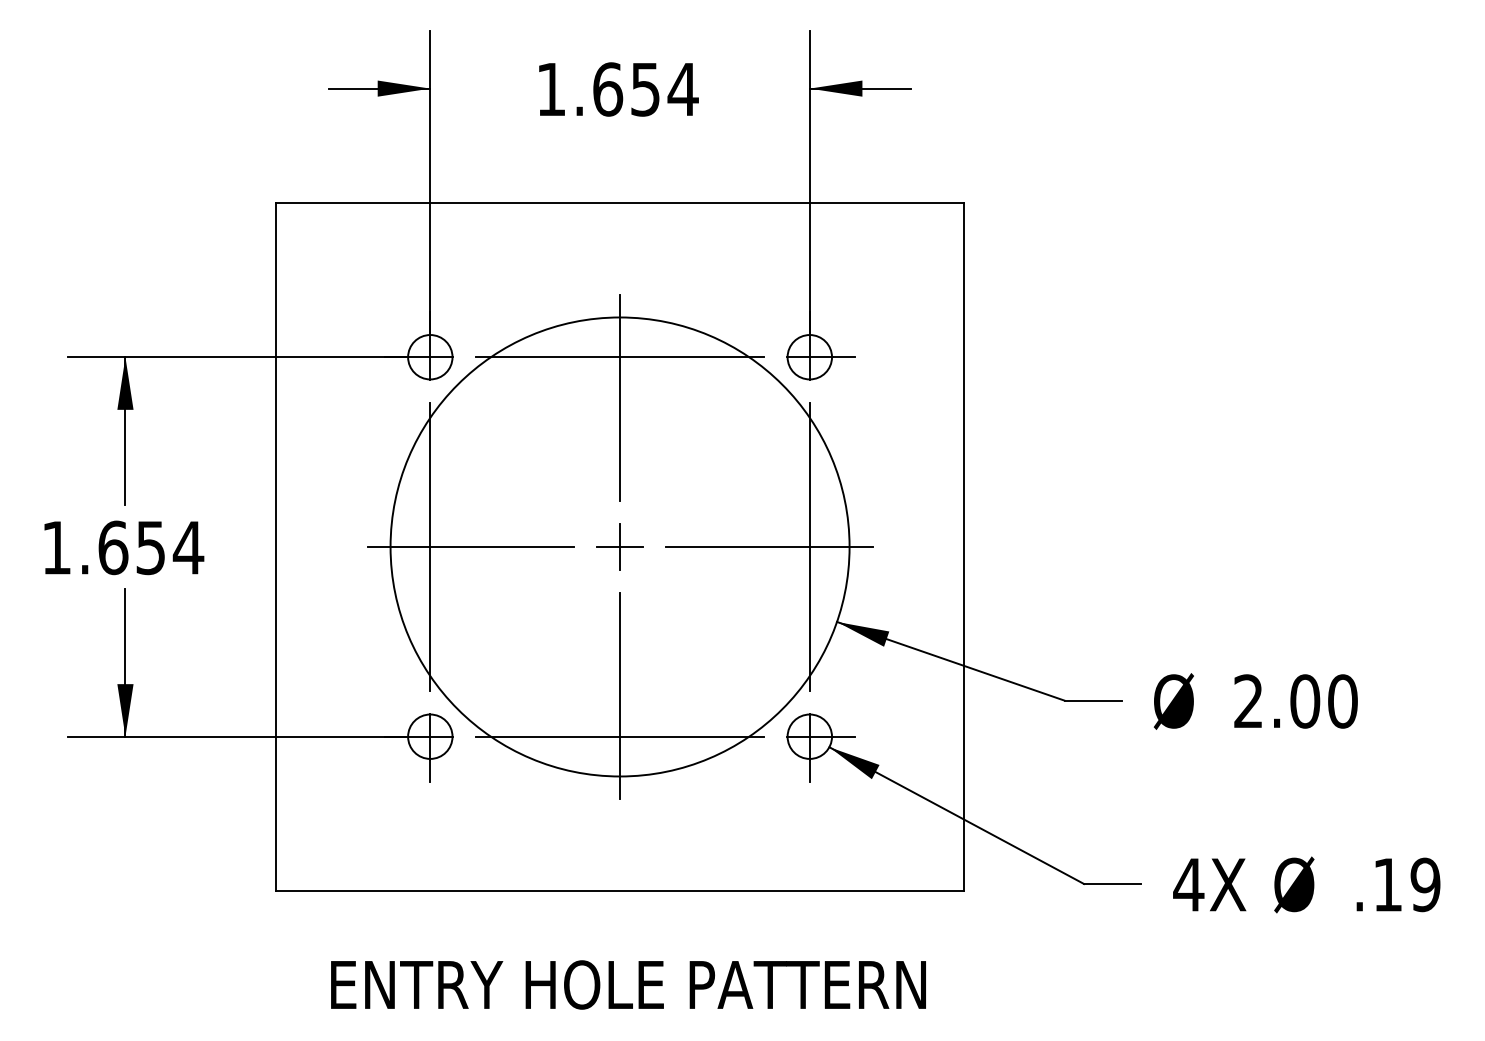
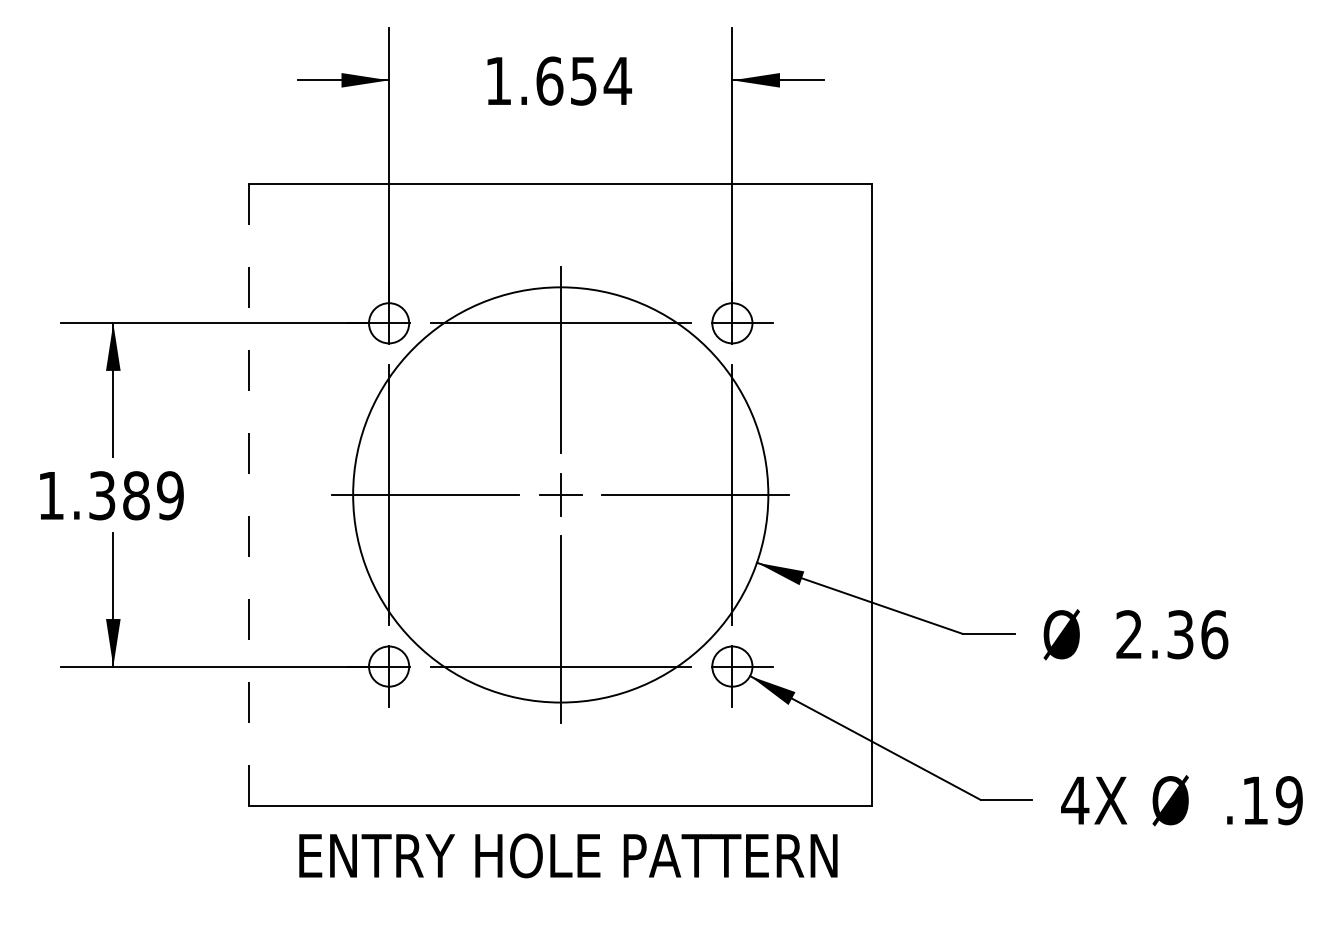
text: (151, 547) -> (136, 495), 1.654 -> 1.389
line: (275, 547) -> (249, 495), solid -> dashed
text: (1324, 701) -> (1197, 634), 2.00 -> 2.36
text: (628, 984) -> (568, 855), moved

